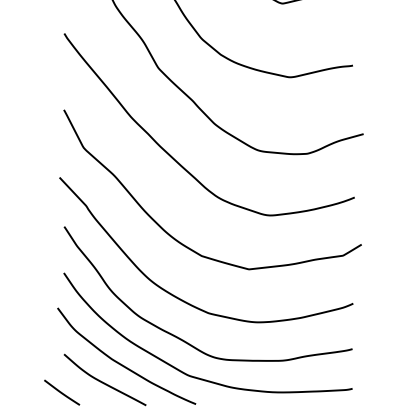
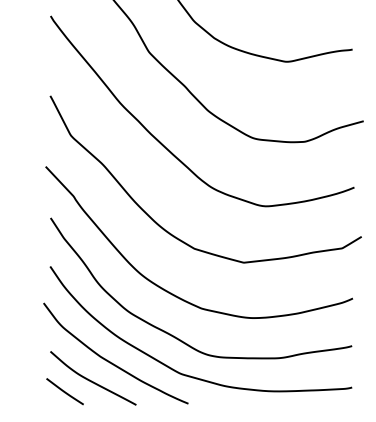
line: (62, 392) -> (65, 391), moved

